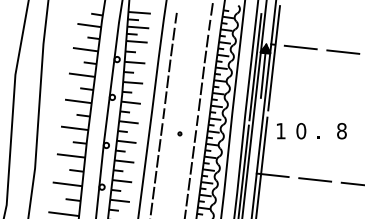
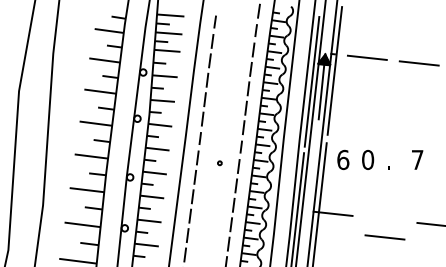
text: (281, 130) -> (343, 159), 1 -> 6
text: (341, 130) -> (417, 159), 8 -> 7
line: (314, 179) -> (384, 237), moved

